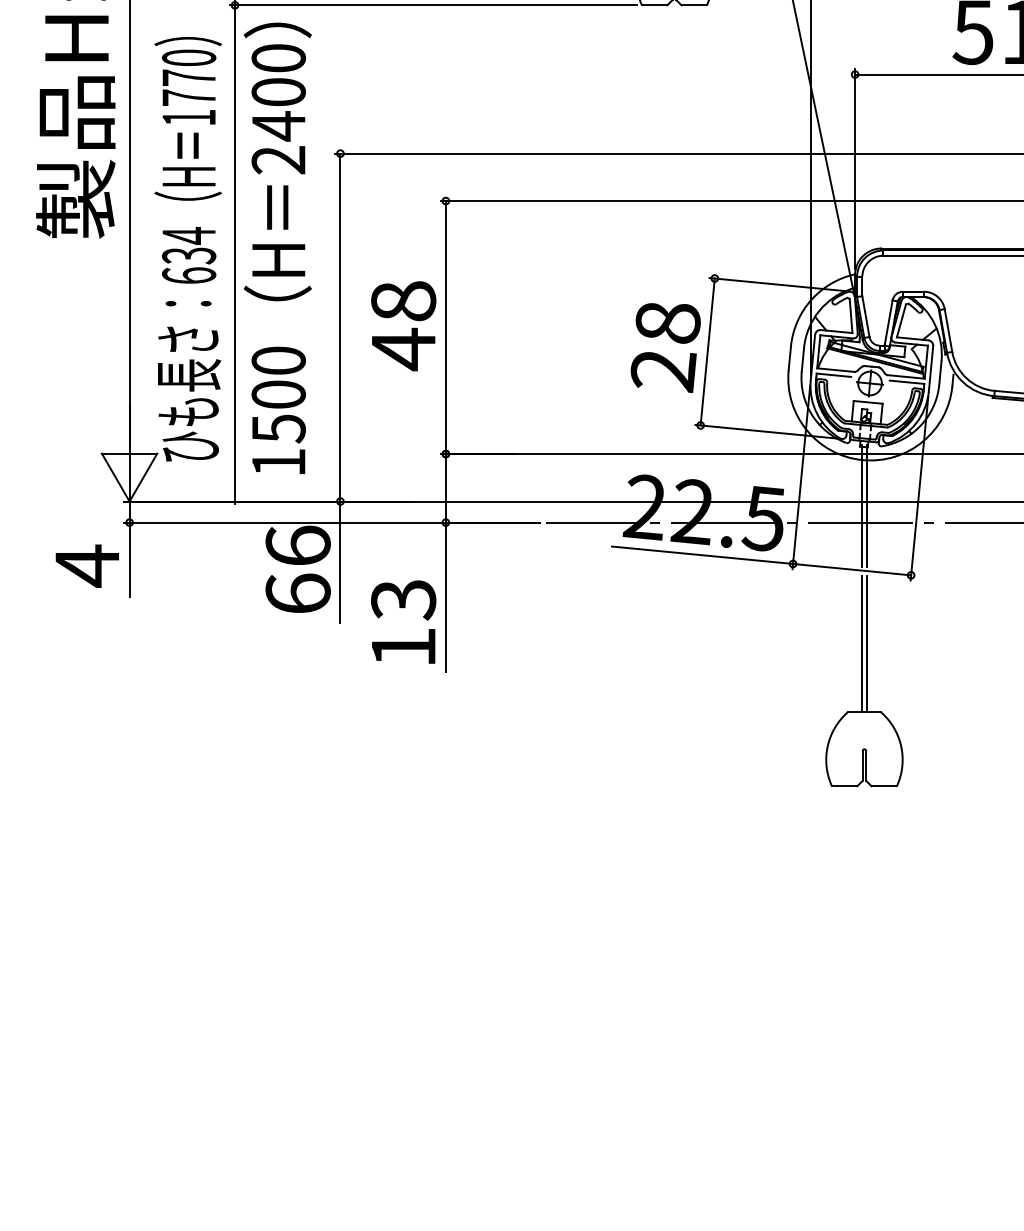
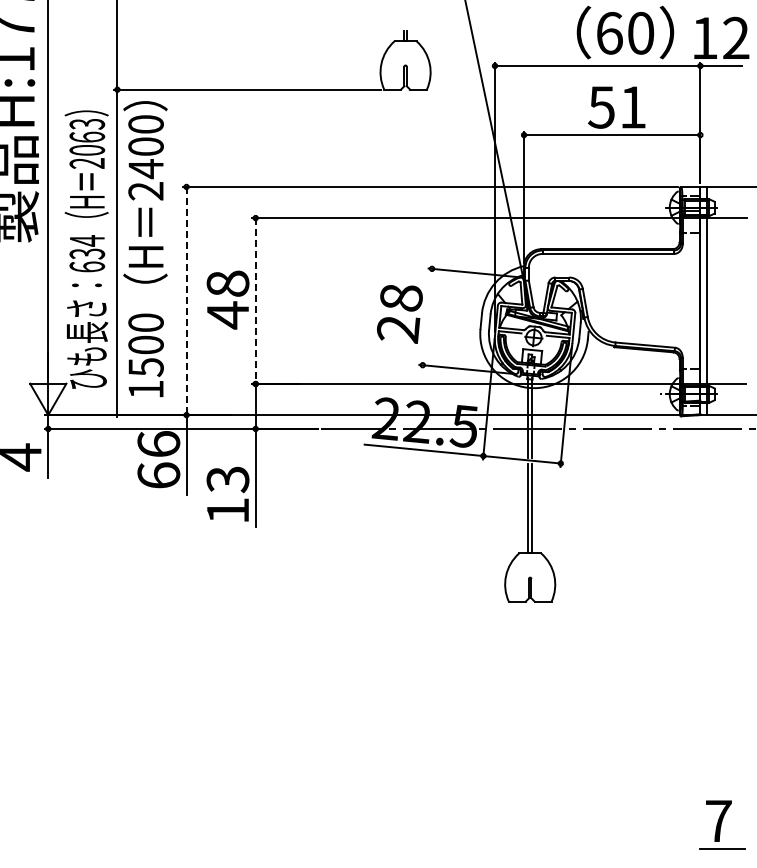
text: (189, 87) -> (87, 143), 1770 -> 2063
line: (340, 328) -> (186, 301), solid -> dashed
line: (445, 328) -> (255, 301), solid -> dashed
line: (707, 351) -> (427, 316), removed

